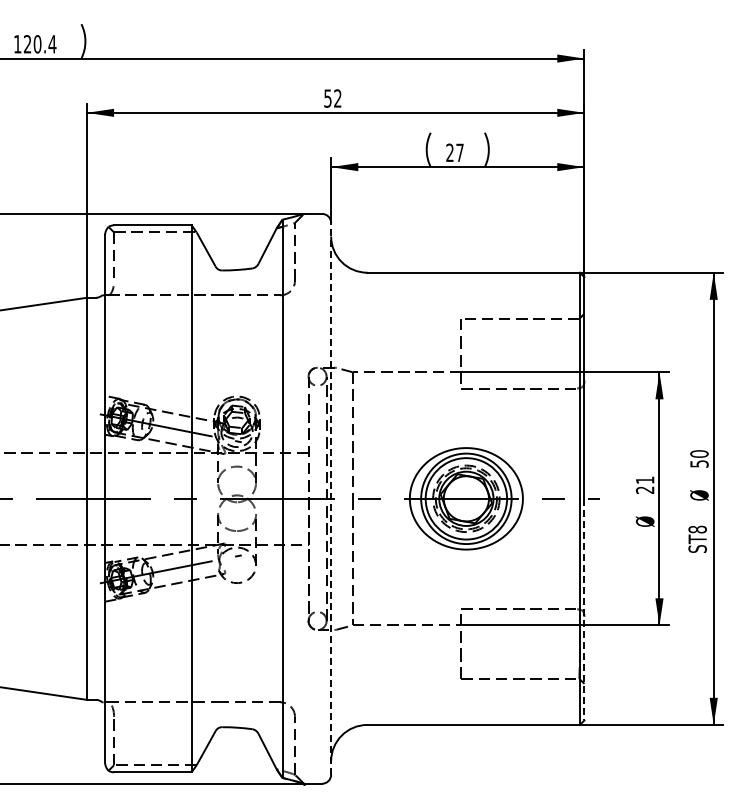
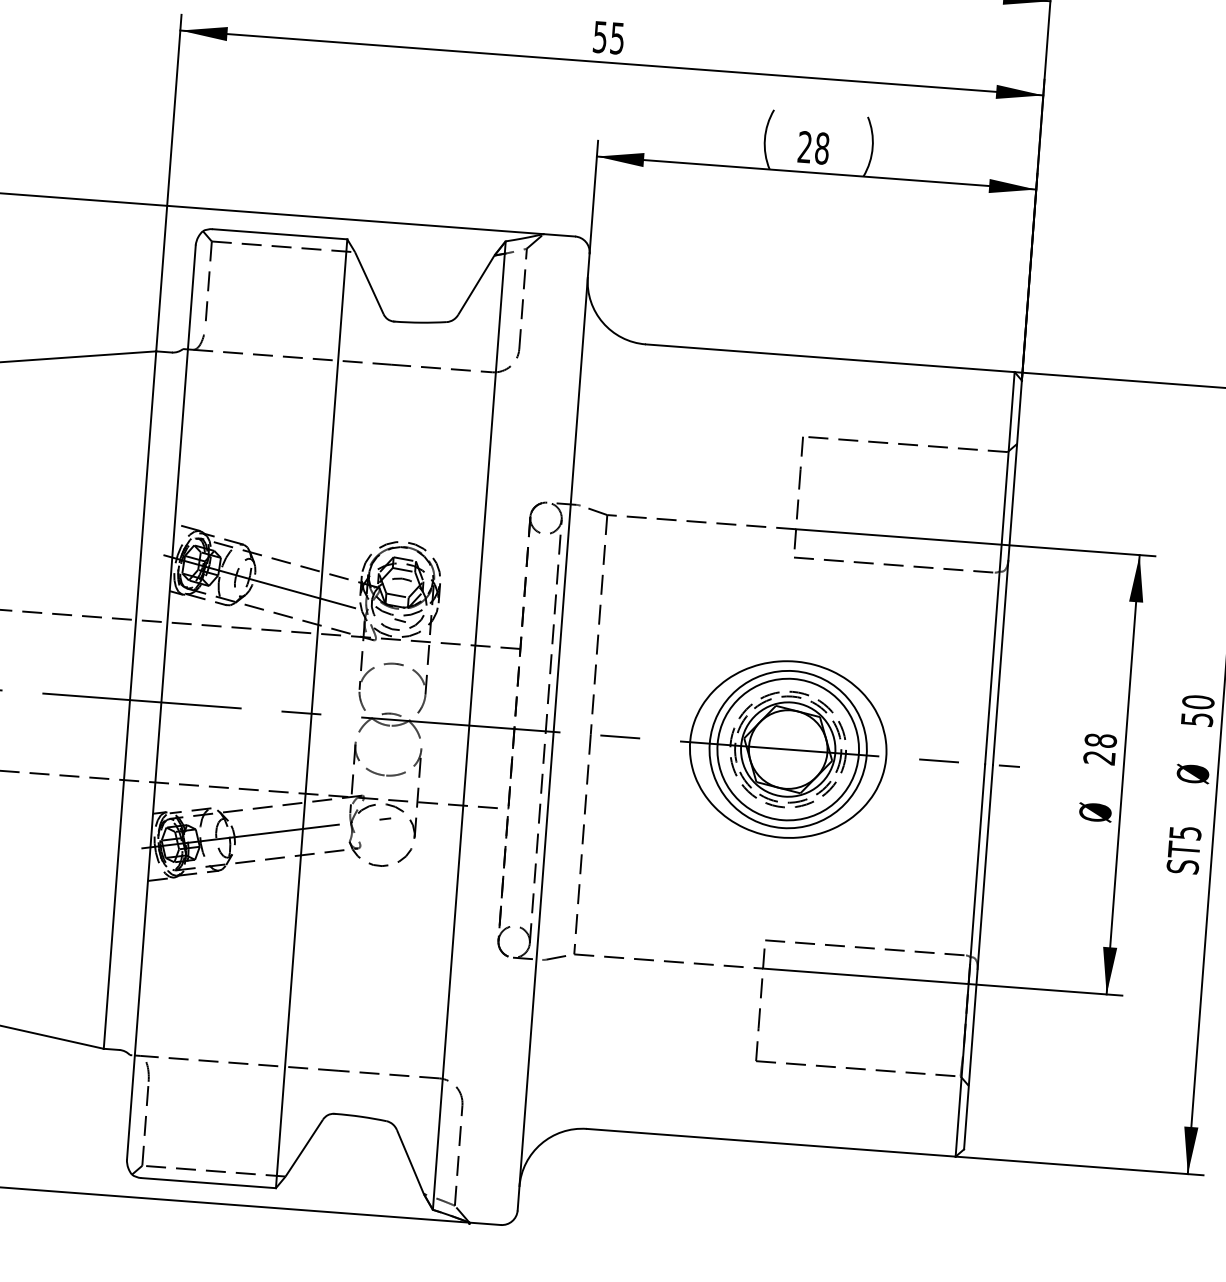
text: (337, 98) -> (616, 38), 52 -> 55
text: (459, 152) -> (821, 147), 27 -> 28
text: (644, 480) -> (1099, 740), 21 -> 28
line: (331, 498) -> (554, 731), dashed -> solid
text: (697, 529) -> (1185, 832), ST8 -> ST5
line: (584, 609) -> (978, 956), dashed -> solid

